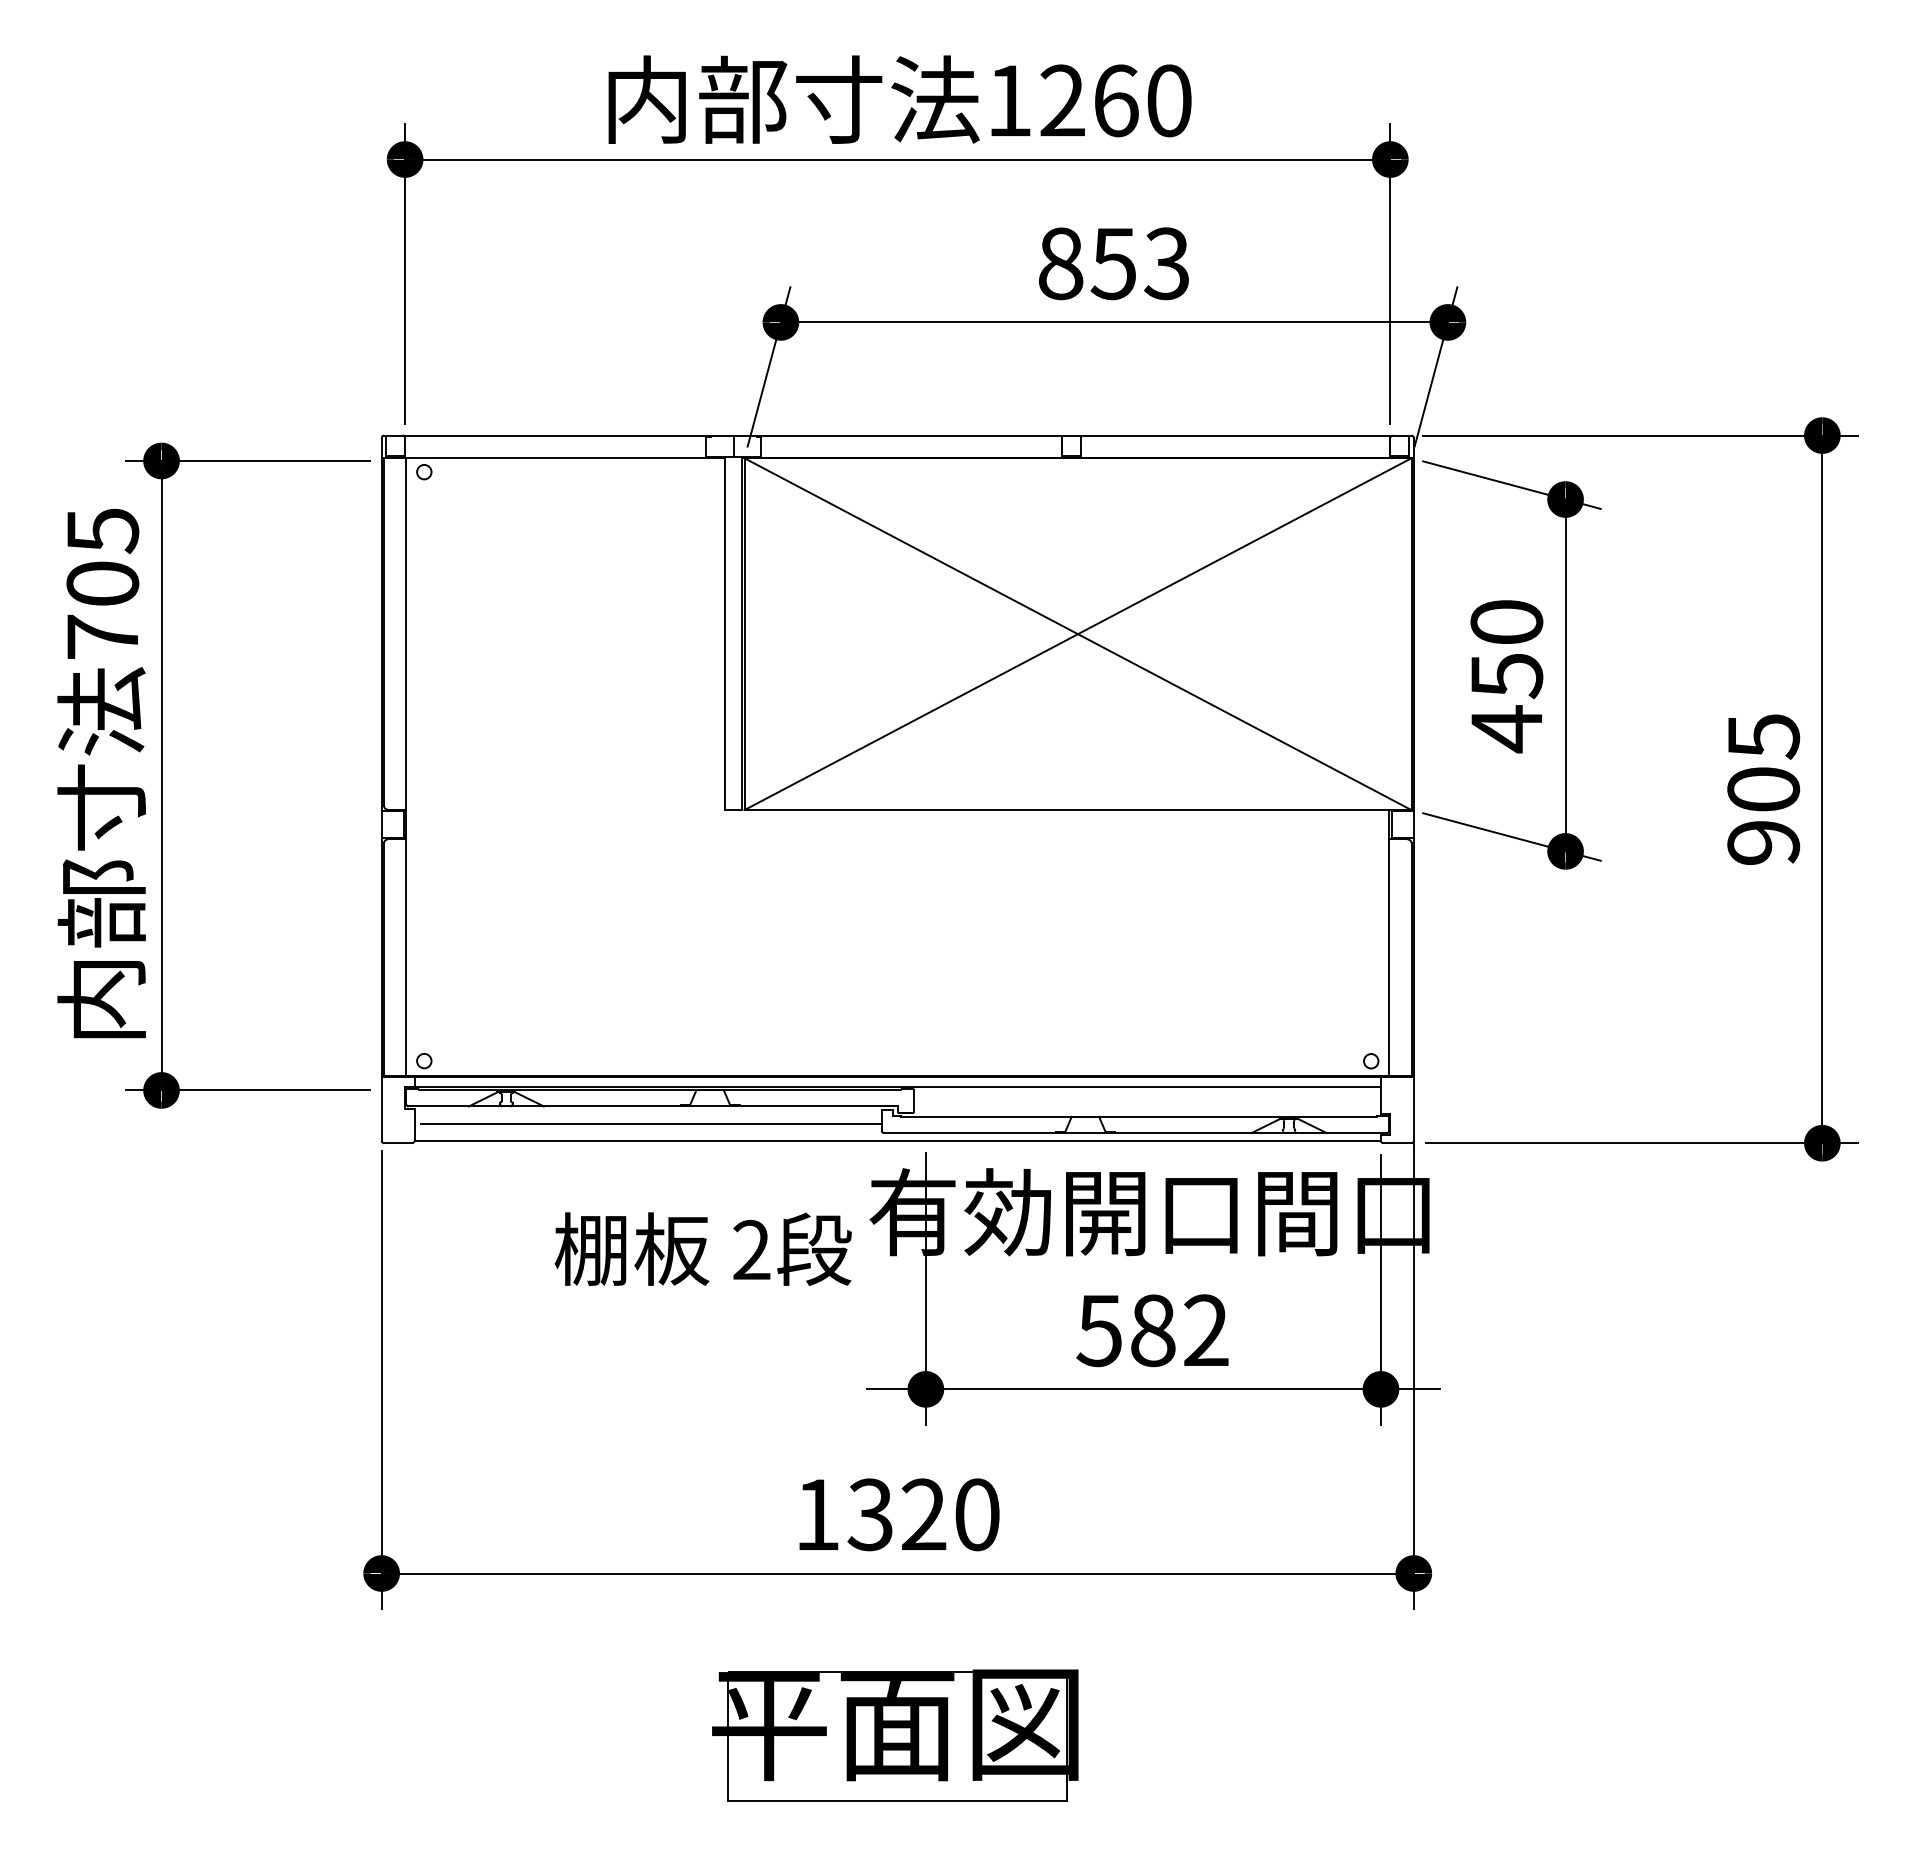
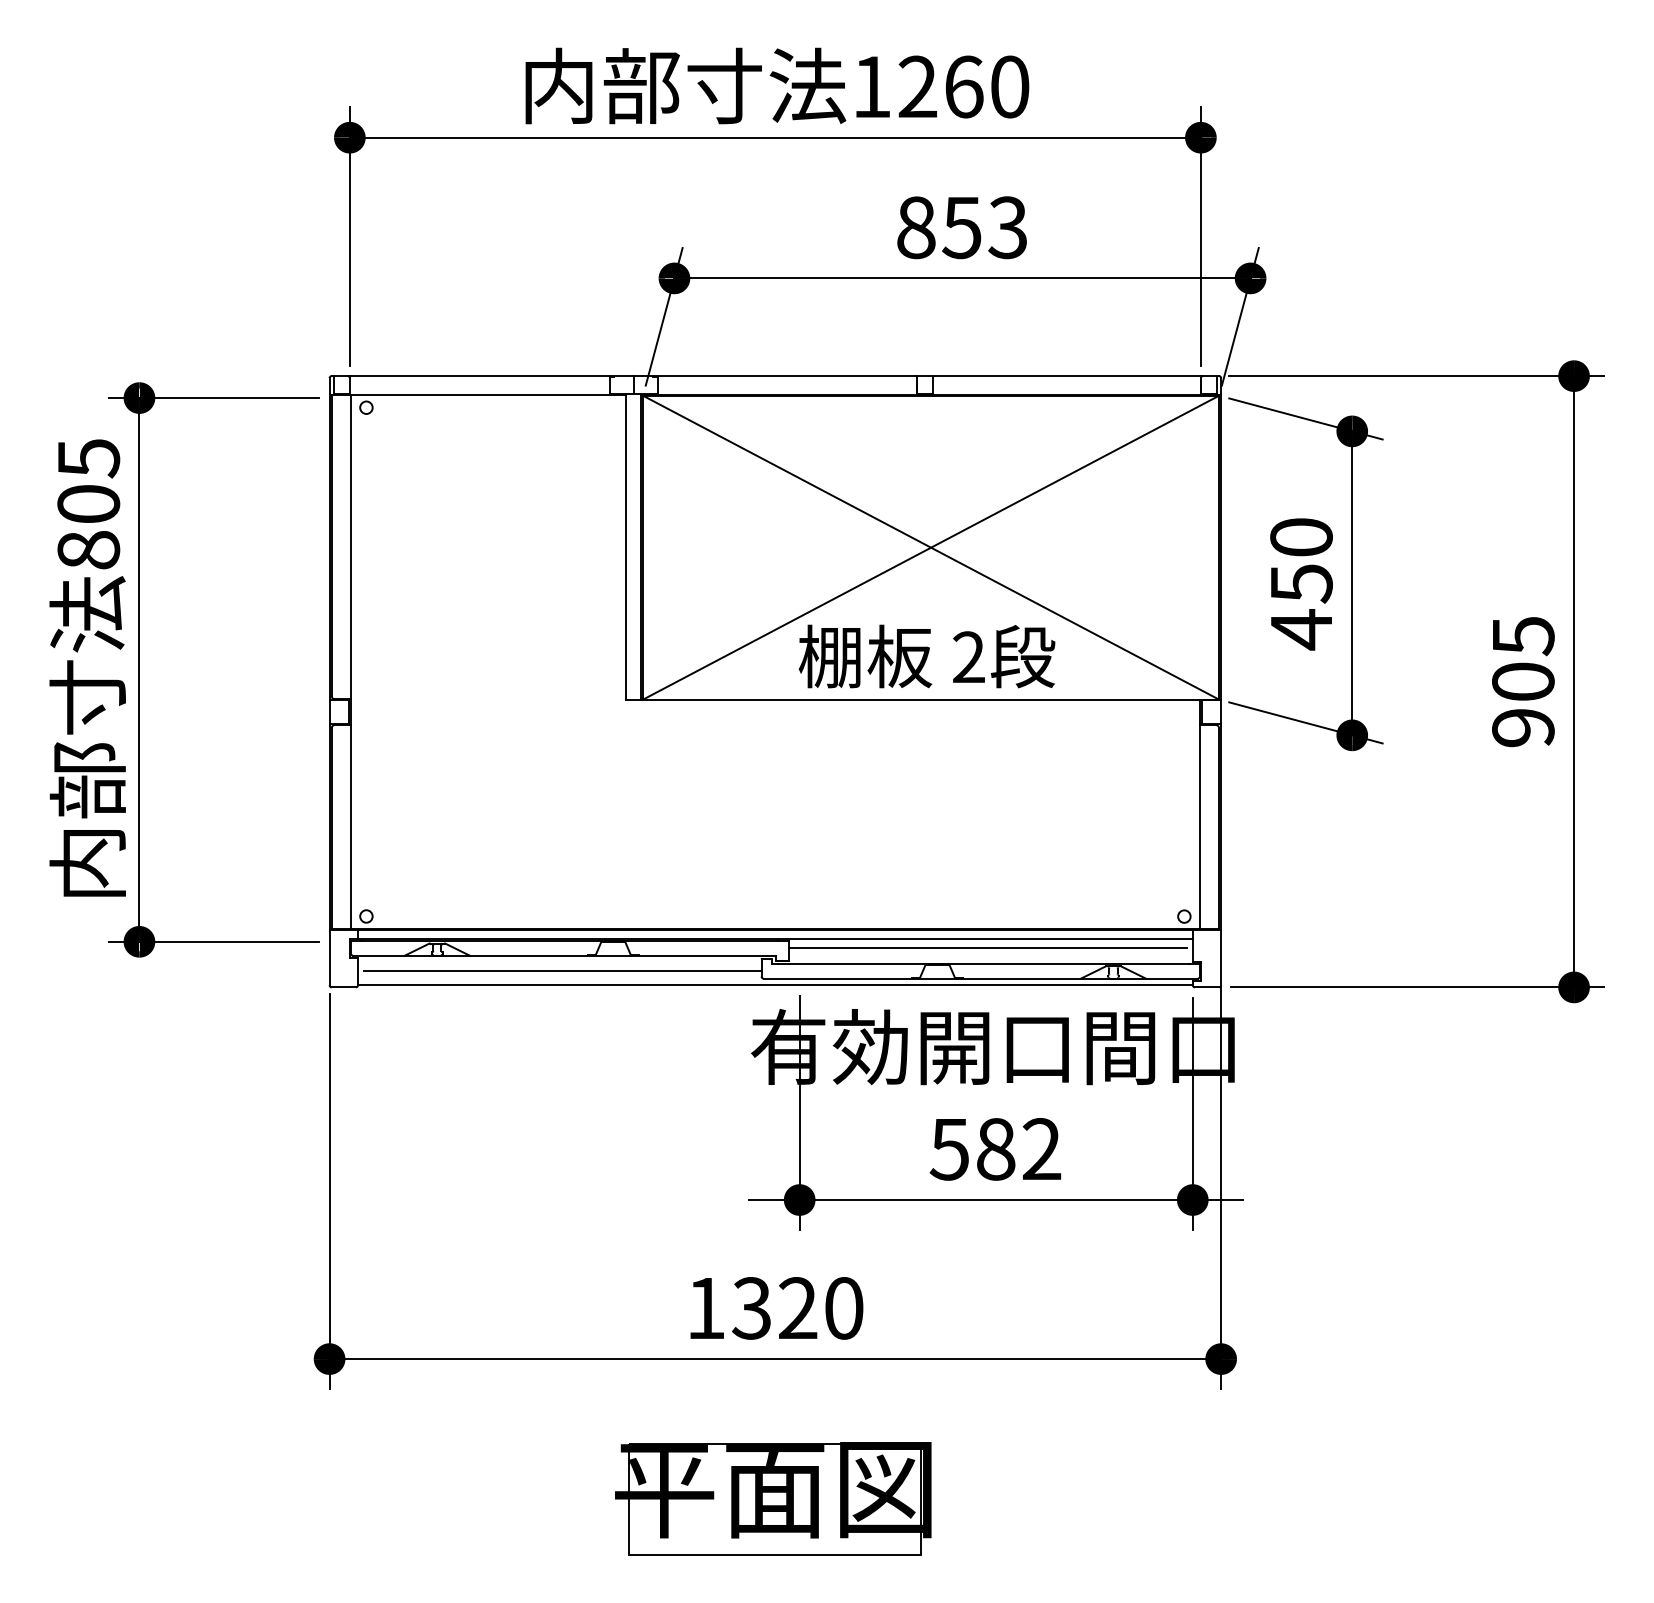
text: (102, 636) -> (88, 549), 705 -> 805
line: (1143, 1097) -> (987, 947), added
text: (702, 1248) -> (926, 655), moved

